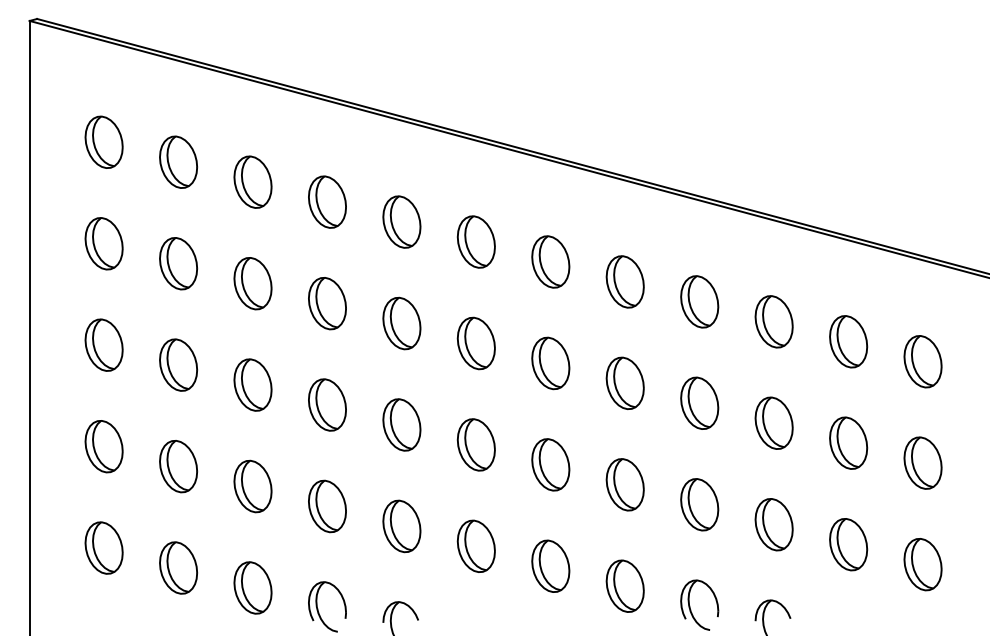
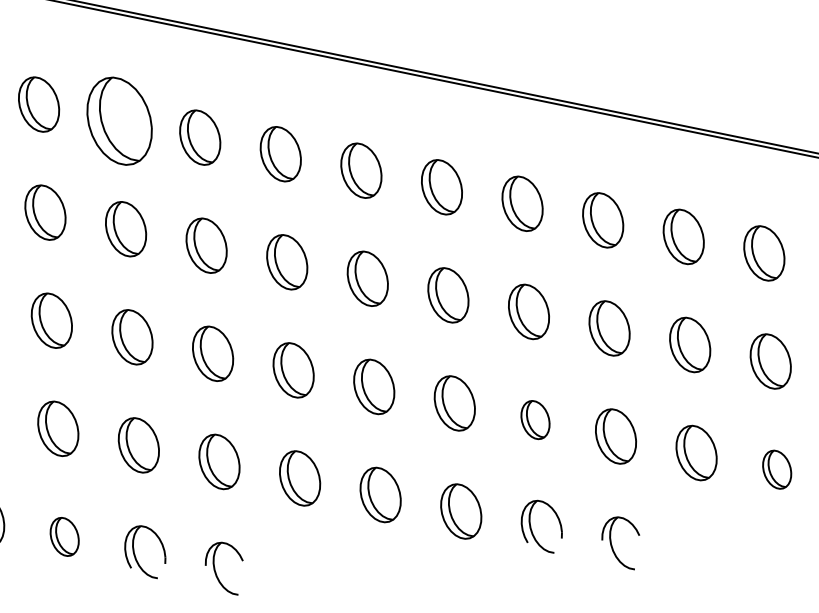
part: (327, 201) -> (119, 120), size x1.6
part: (699, 504) -> (535, 419), size x0.7
part: (922, 564) -> (776, 469), size x0.7
part: (252, 587) -> (64, 536), size x0.7

